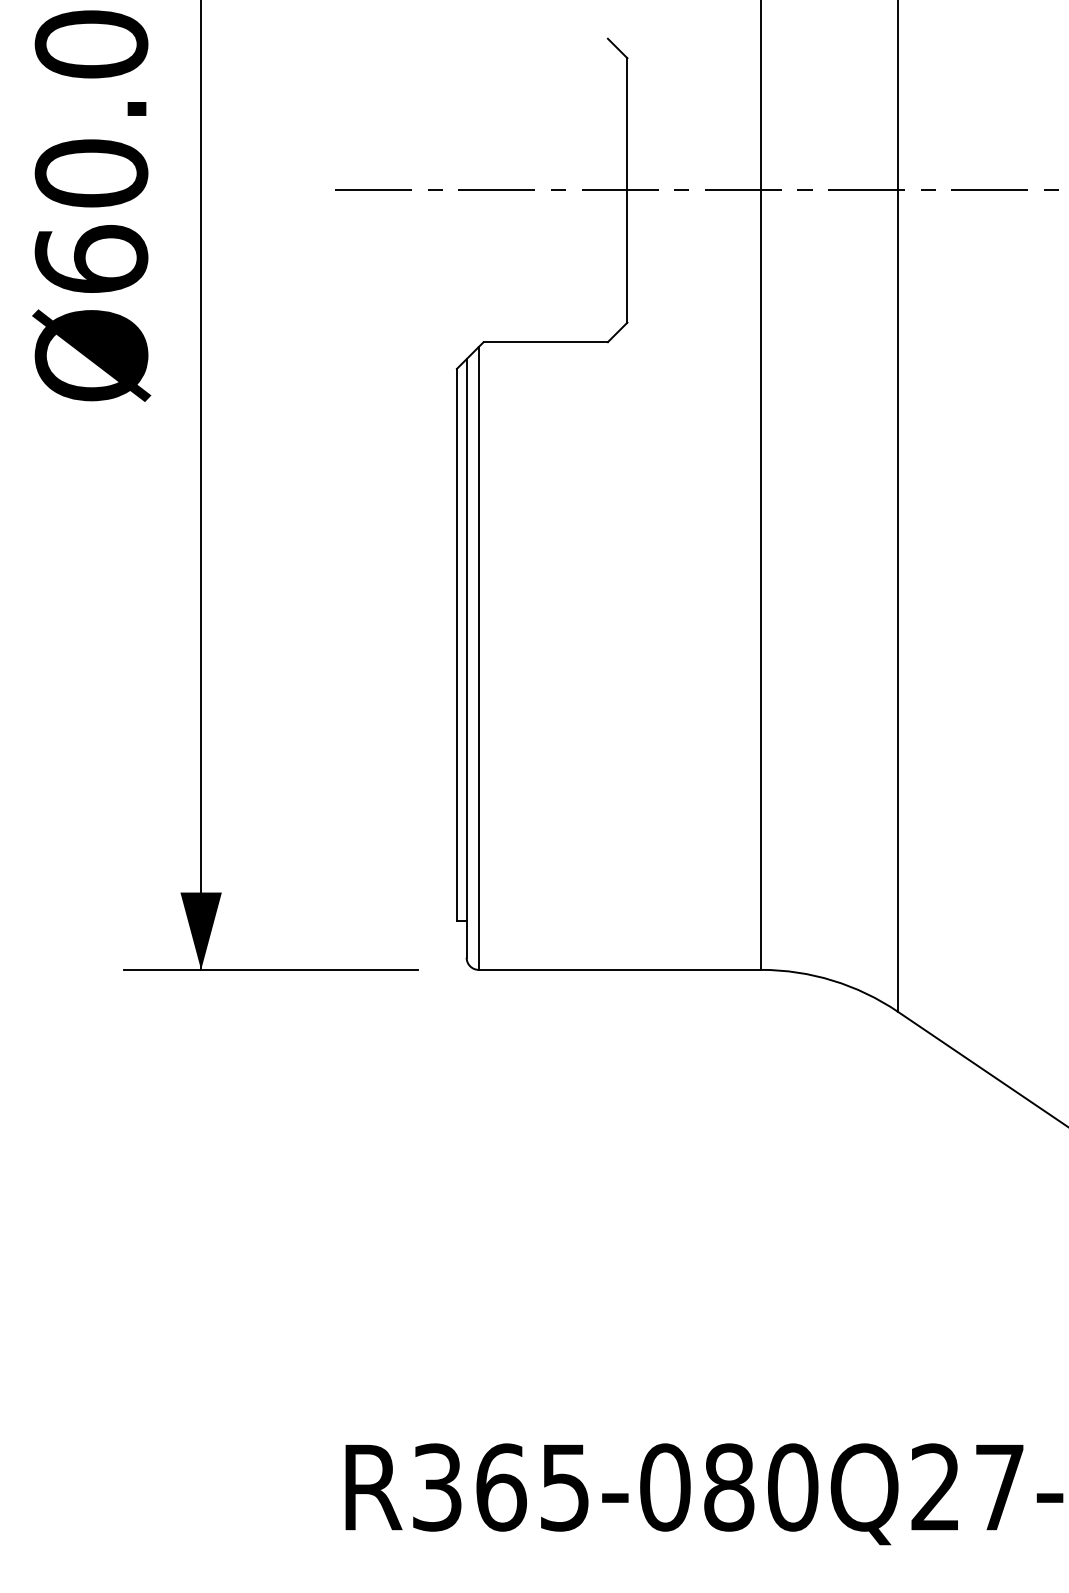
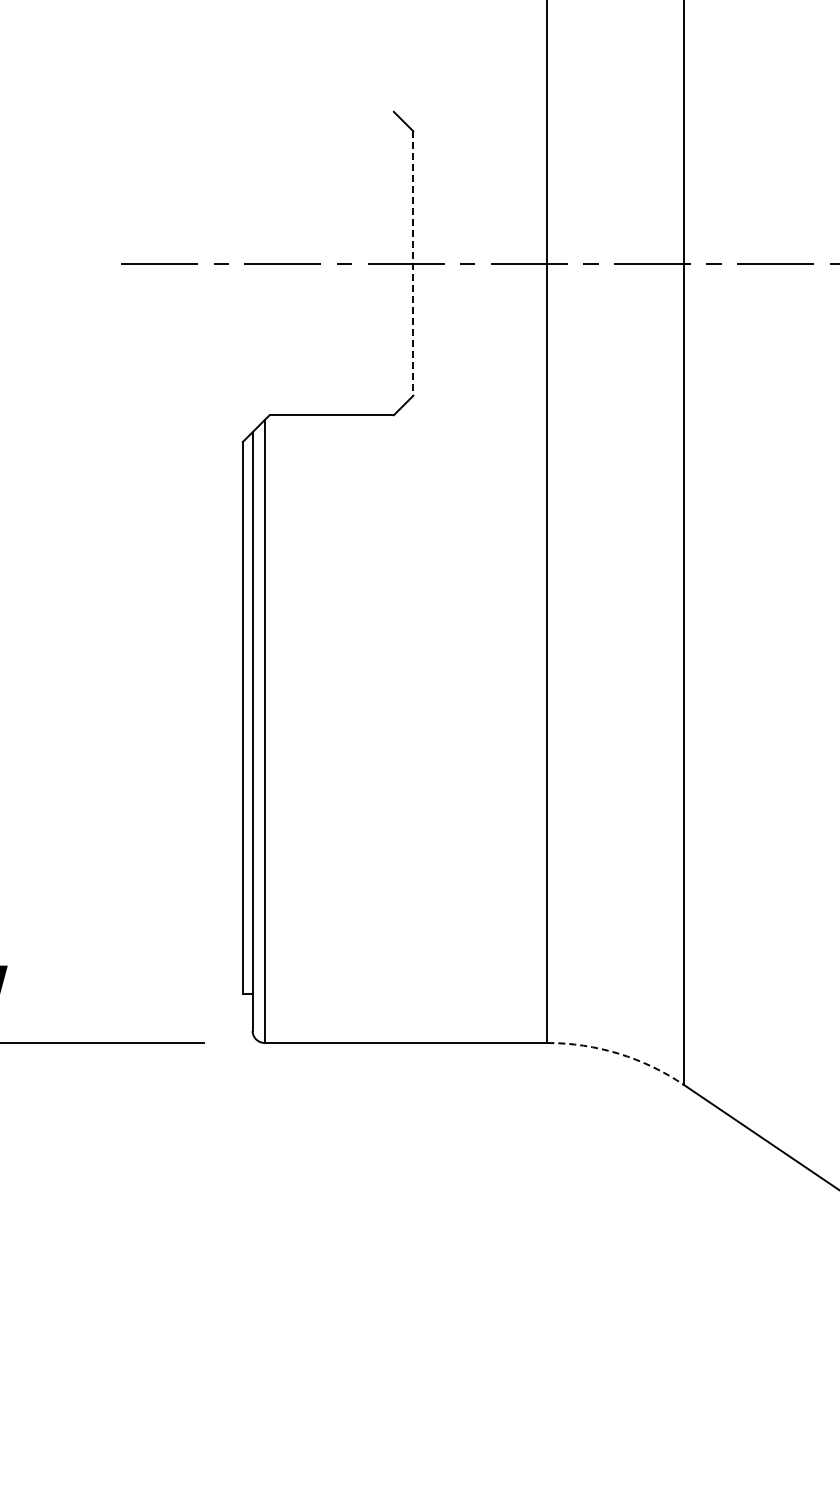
line: (627, 190) -> (413, 263), solid -> dashed
arc: (832, 980) -> (618, 1053), solid -> dashed

